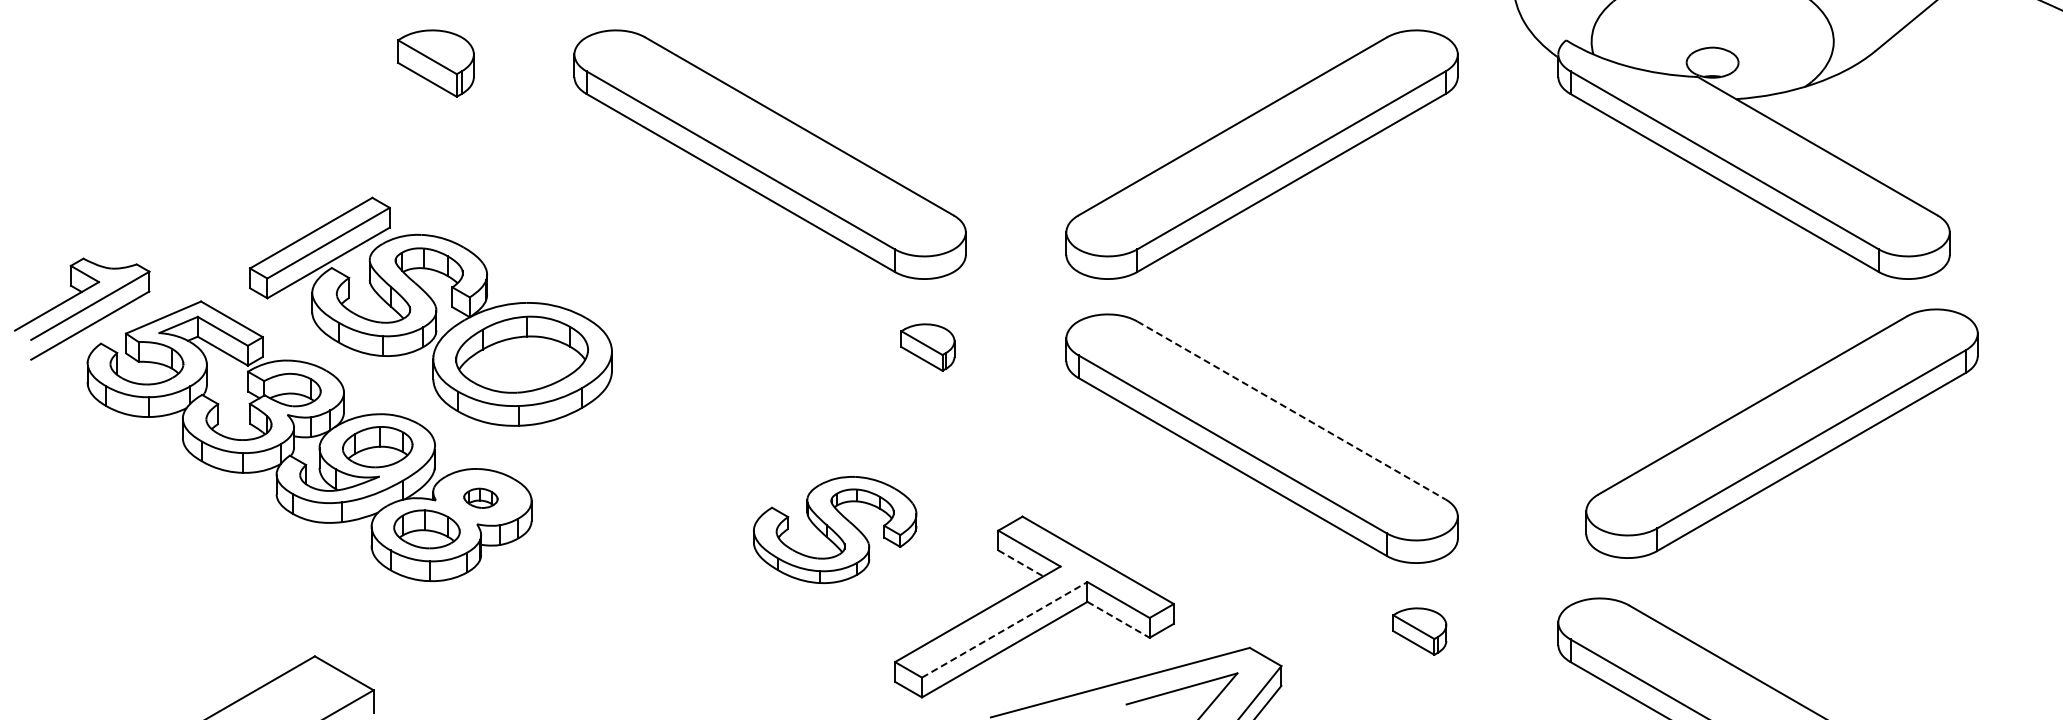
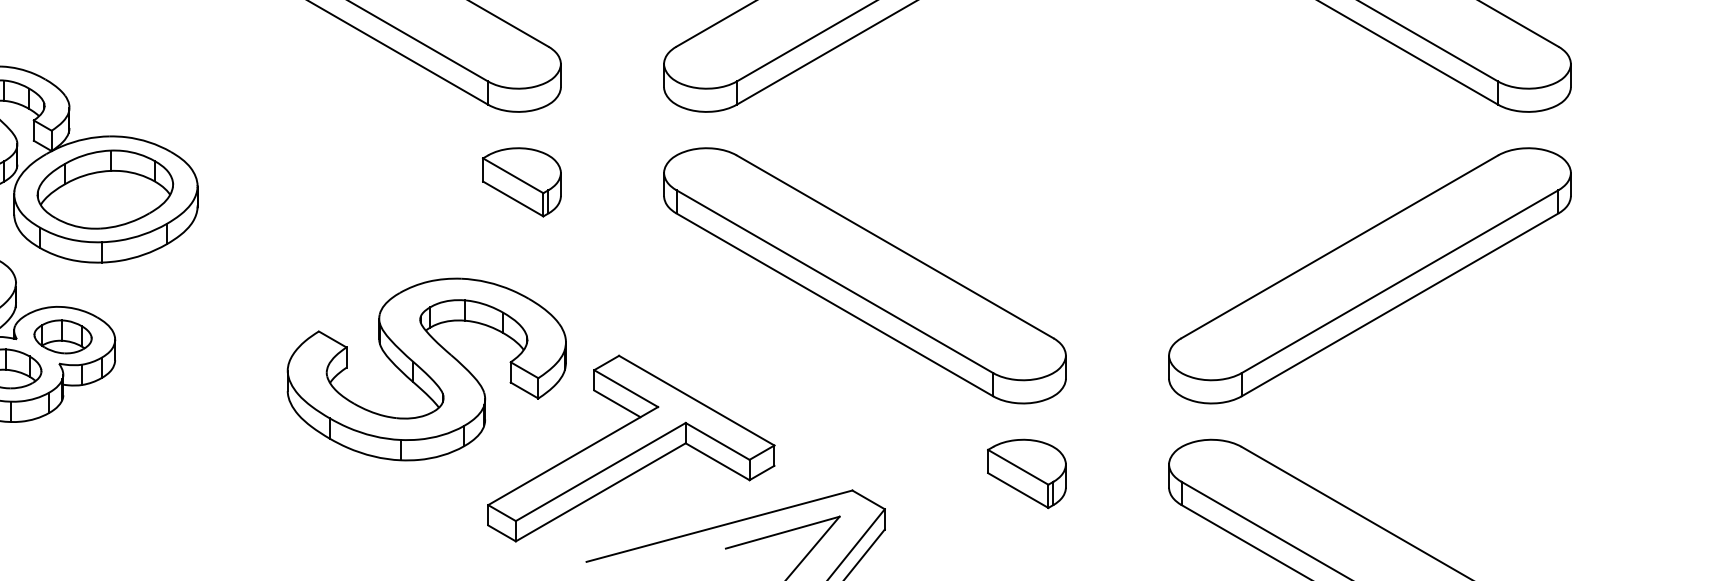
part: (927, 347) -> (521, 182), size x1.43
line: (1291, 410) -> (895, 246), dashed -> solid
part: (1781, 433) -> (1369, 275), moved
part: (480, 498) -> (62, 337), size x1.67
part: (834, 529) -> (426, 369), size x1.67
line: (1021, 563) -> (618, 403), dashed -> solid
line: (1118, 619) -> (717, 461), dashed -> solid
line: (1004, 629) -> (600, 471), dashed -> solid
part: (1419, 631) -> (1026, 473), size x1.43

